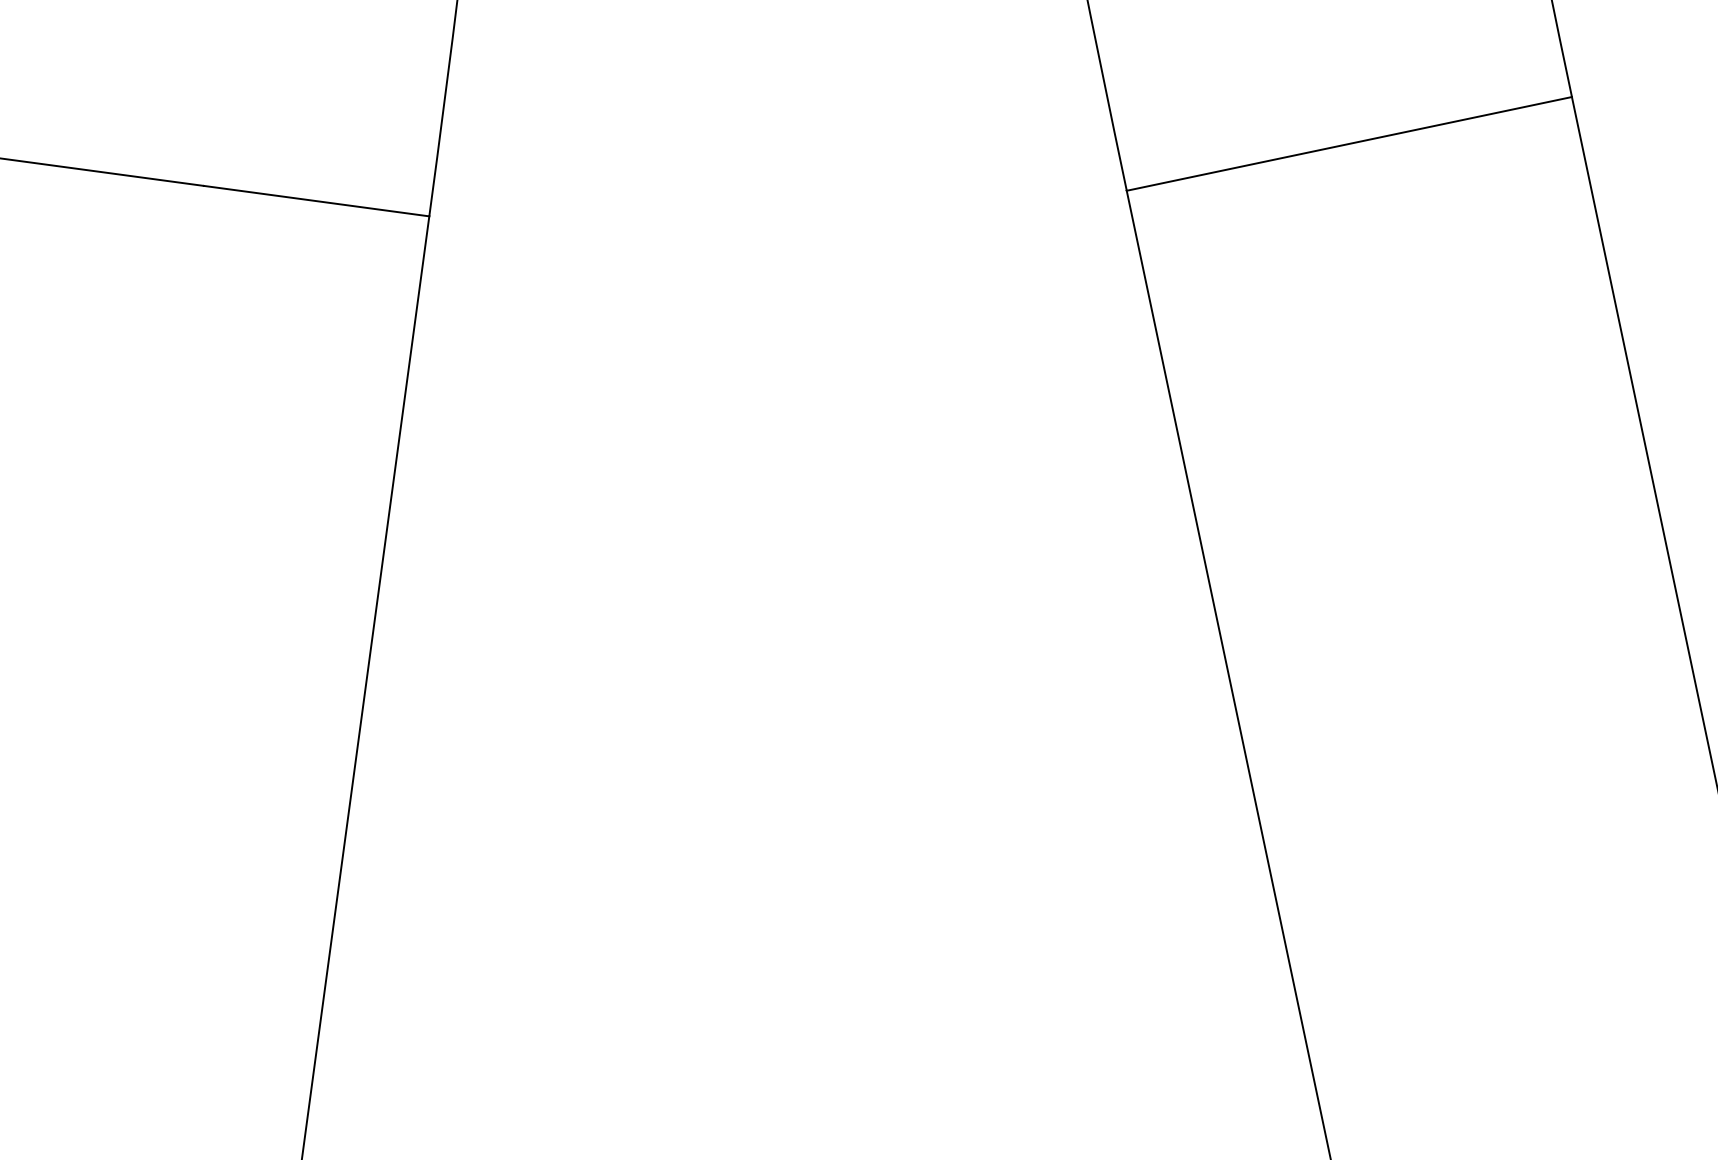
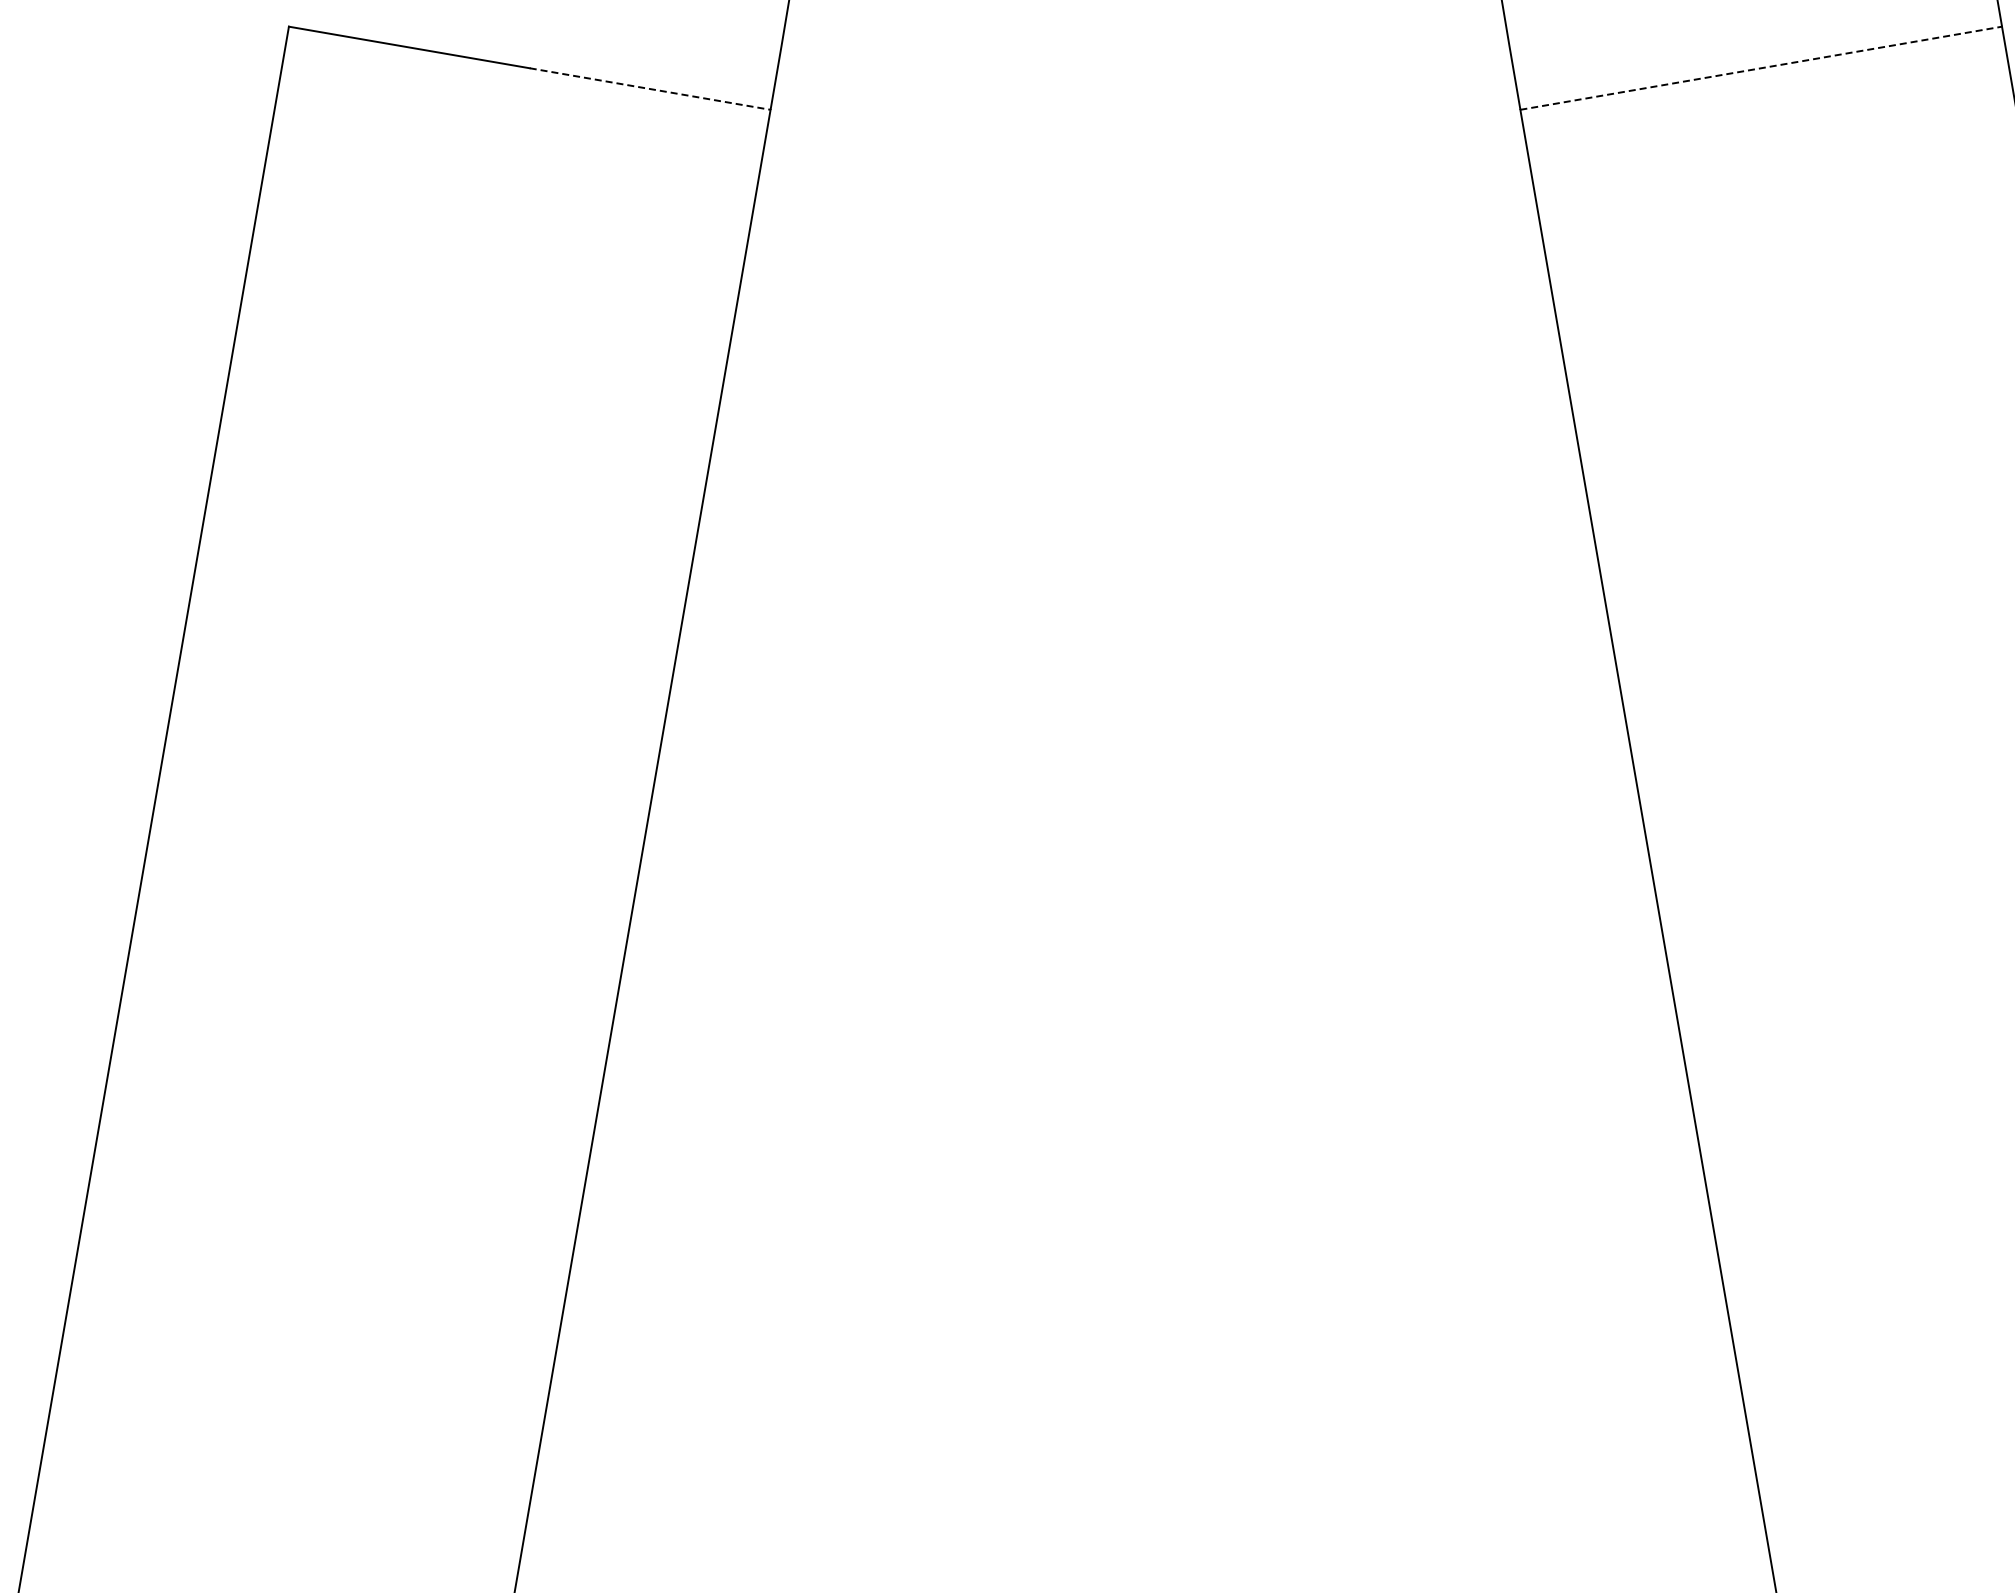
line: (1349, 144) -> (1761, 68), solid -> dashed
line: (316, 201) -> (650, 89), solid -> dashed

